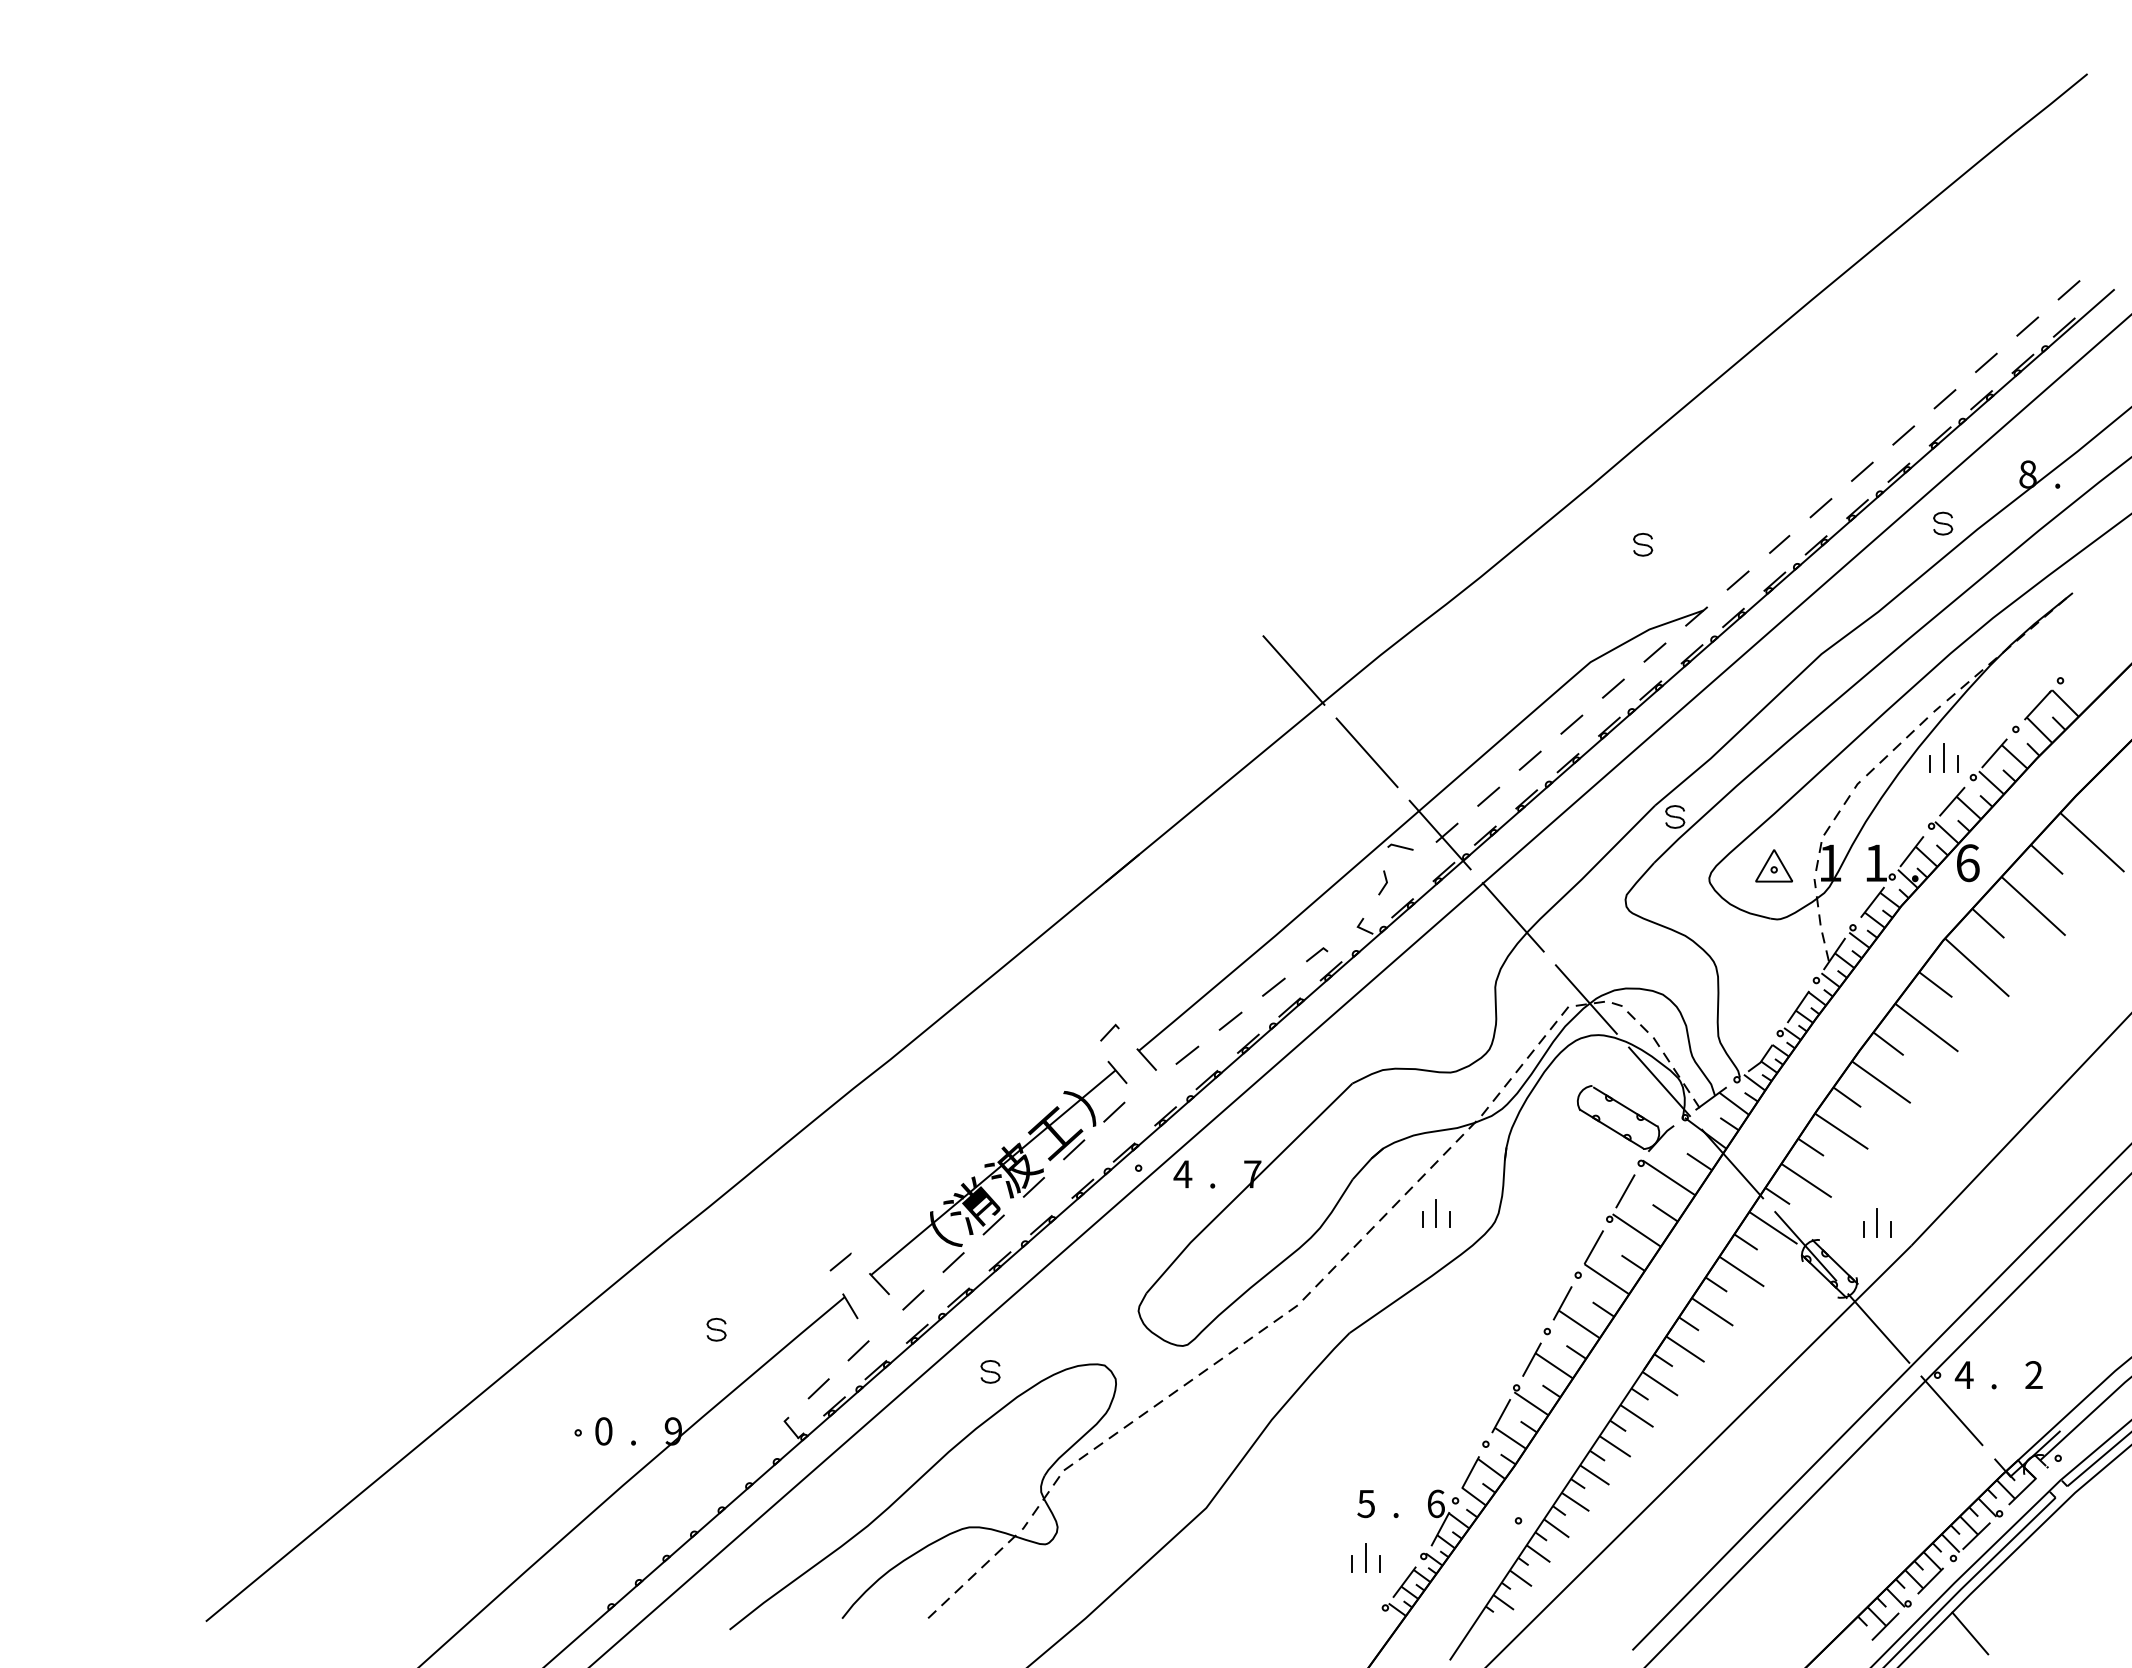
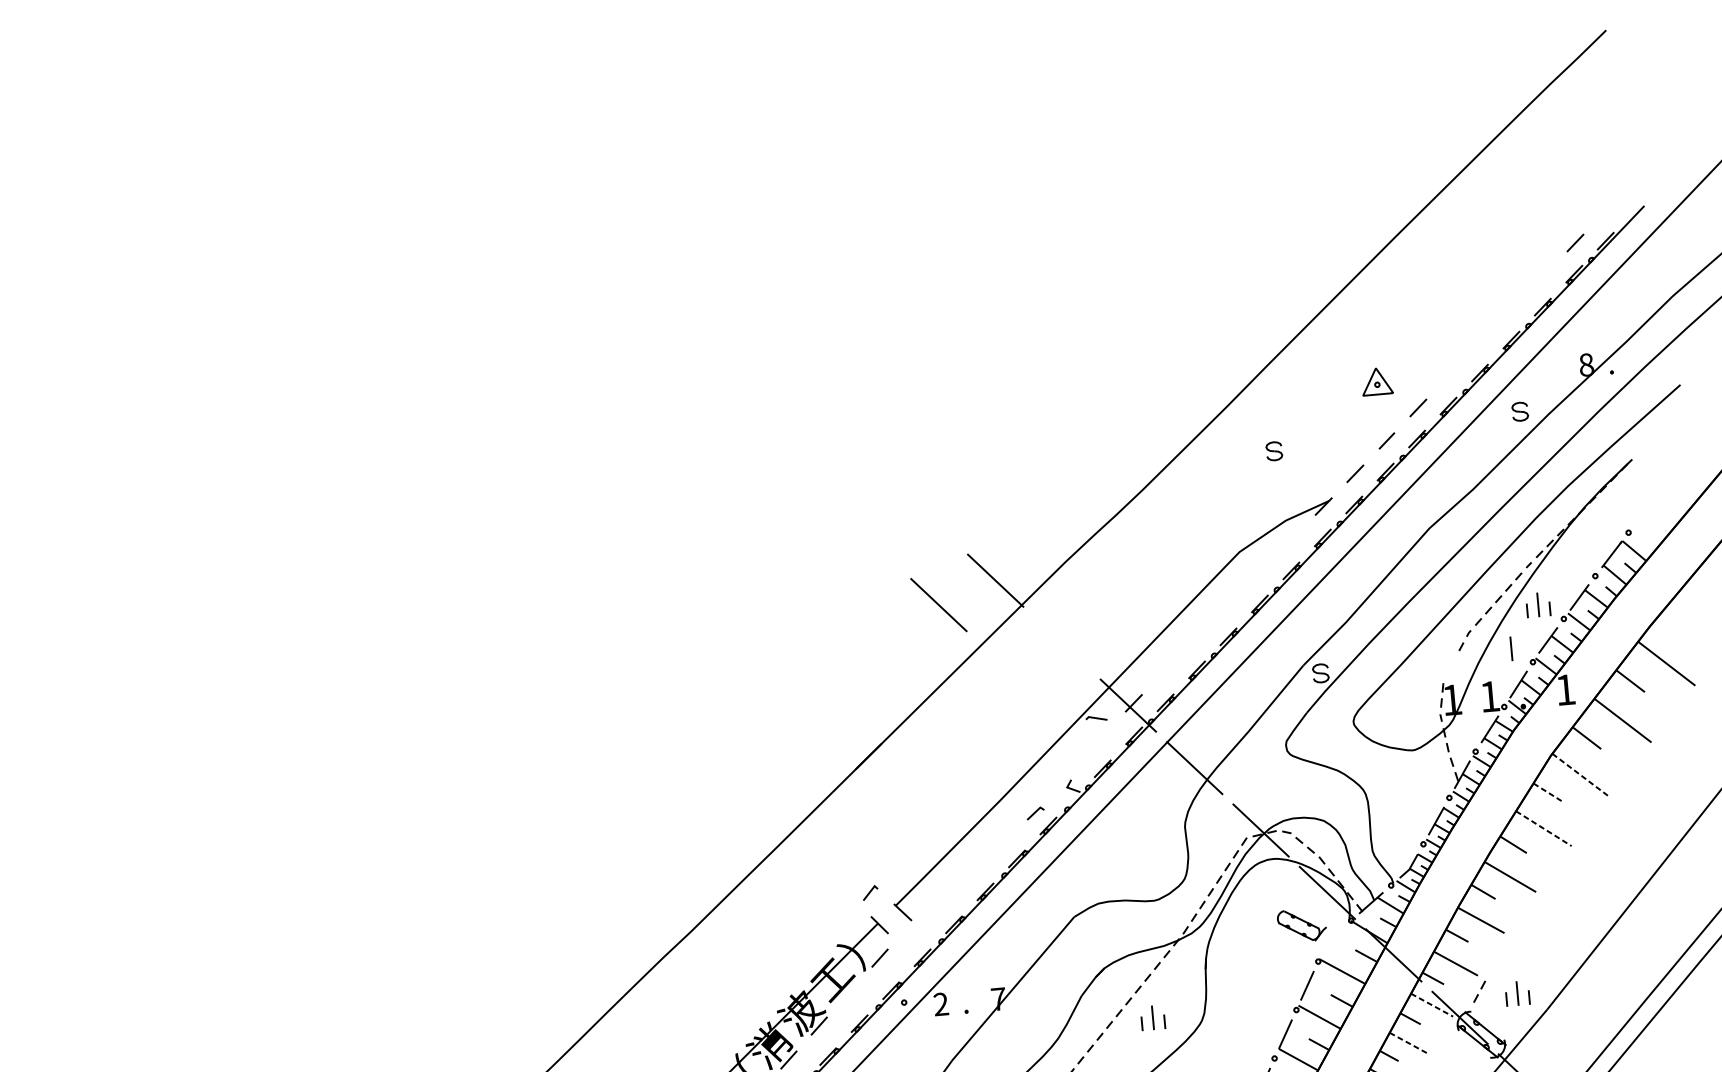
line: (2068, 290) -> (1606, 210), removed
line: (1986, 362) -> (1544, 275), removed
line: (1944, 399) -> (1512, 309), removed
line: (1903, 435) -> (1481, 341), removed
line: (1862, 471) -> (1449, 374), removed
line: (1654, 652) -> (1291, 539), removed
line: (1613, 688) -> (1260, 571), removed
line: (1571, 724) -> (1228, 604), removed
line: (1366, 752) -> (938, 604), moved
line: (1529, 760) -> (1196, 637), removed
line: (1488, 796) -> (1165, 670), removed
line: (1906, 807) -> (1510, 648), added
part: (1831, 822) -> (1479, 991), moved
text: (1968, 863) -> (1566, 690), 6 -> 1
part: (1773, 865) -> (1376, 381), moved
line: (1384, 884) -> (1086, 750), removed
line: (1977, 967) -> (1581, 775), solid -> dashed
line: (1935, 984) -> (1547, 792), solid -> dashed
line: (1273, 986) -> (1002, 842), removed
line: (1230, 1020) -> (969, 873), removed
line: (1926, 1027) -> (1543, 828), solid -> dashed
line: (1187, 1054) -> (936, 905), removed
part: (1625, 1118) -> (1302, 925), size x0.6
line: (1074, 1149) -> (849, 991), removed
text: (1182, 1174) -> (940, 1004), 4 -> 2
line: (1773, 1228) -> (1432, 1005), solid -> dashed
line: (1741, 1271) -> (1408, 1043), solid -> dashed

